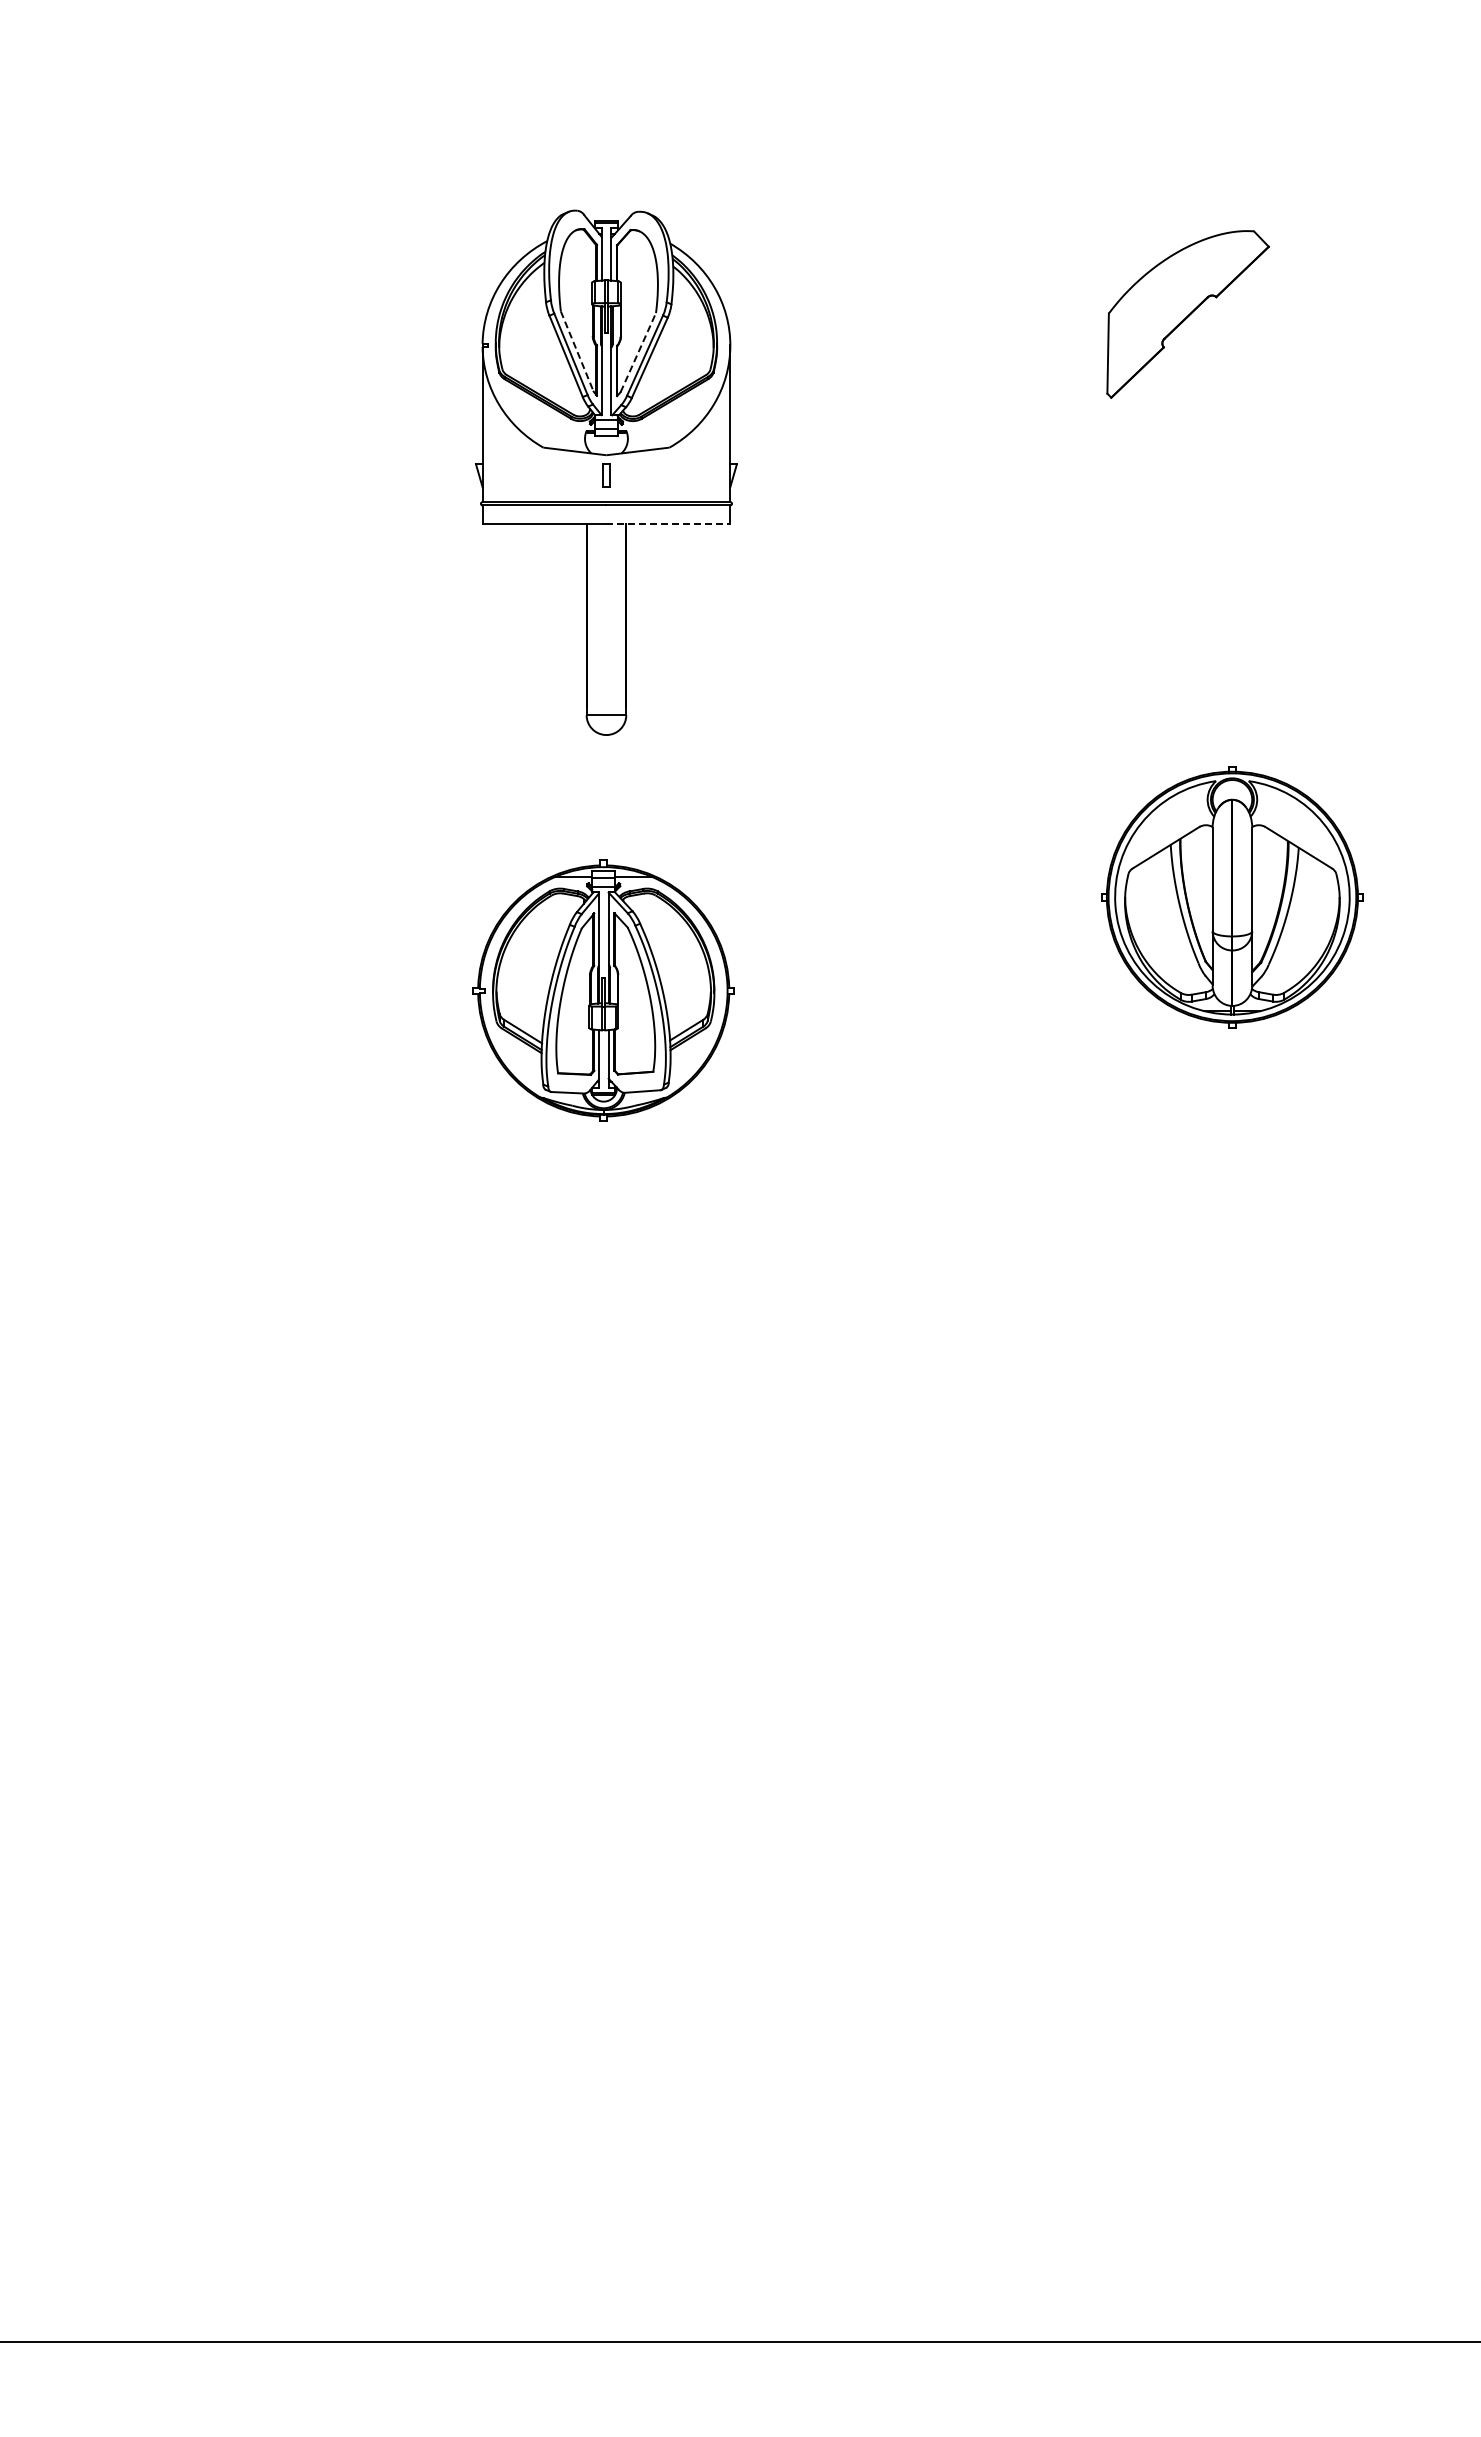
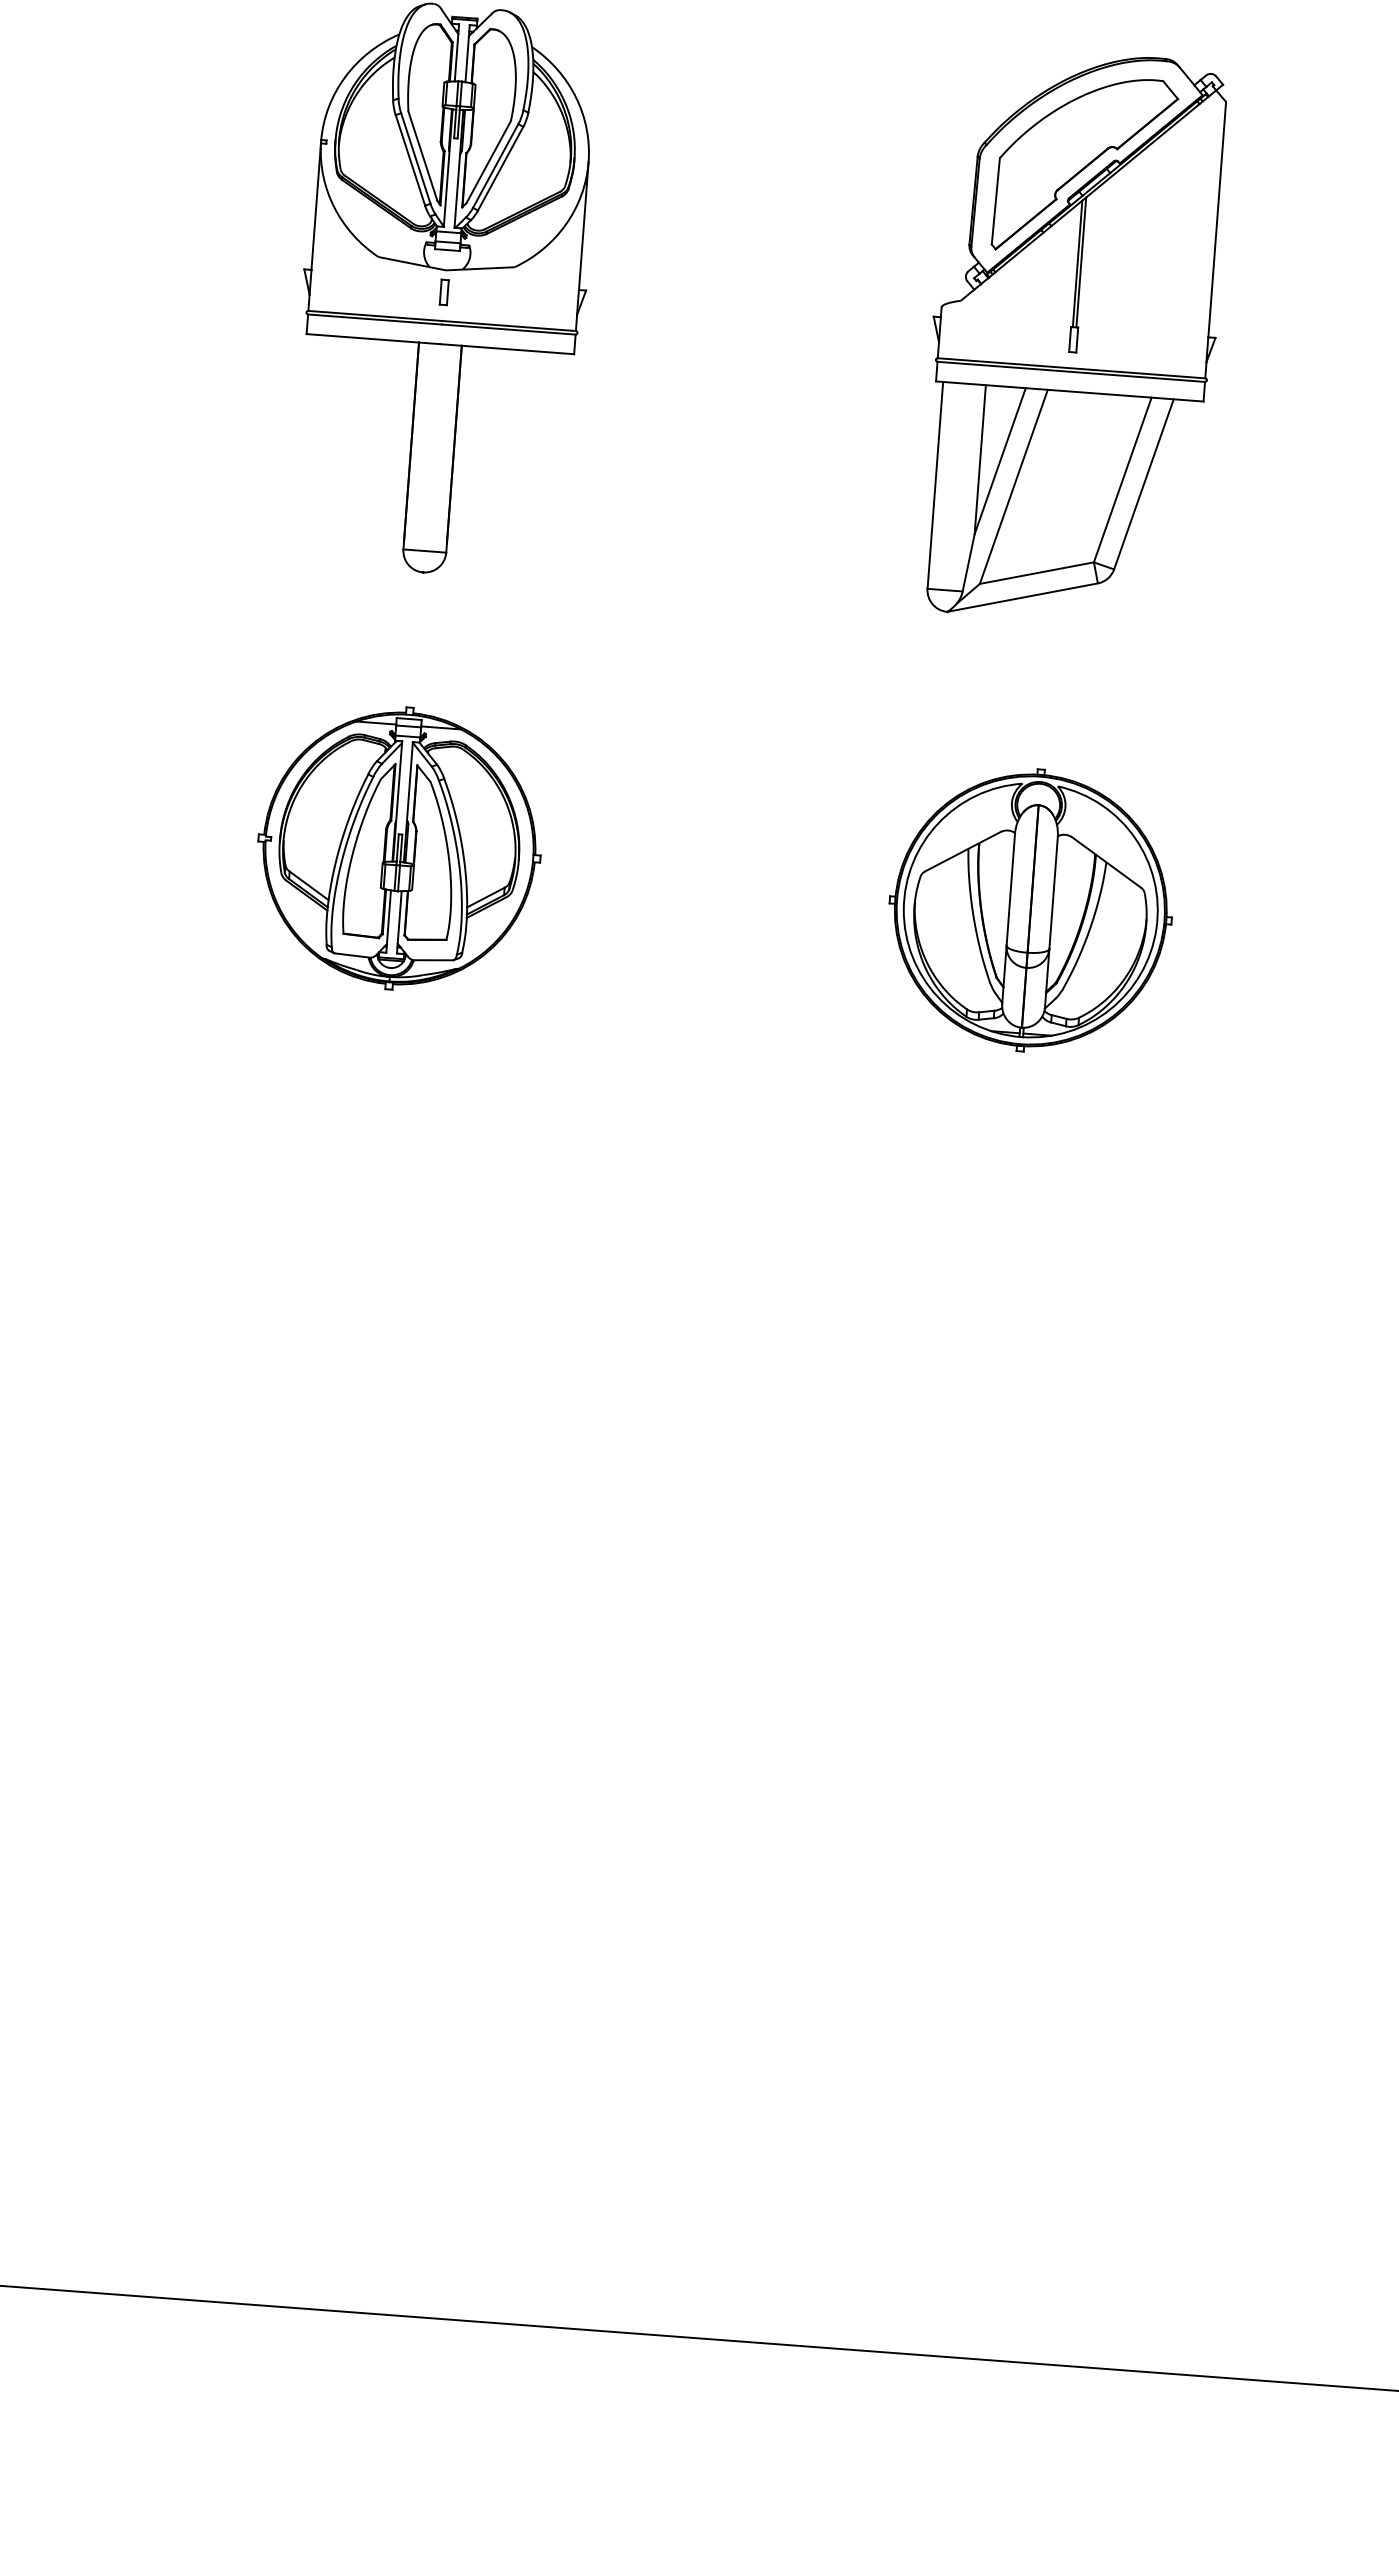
line: (577, 352) -> (423, 157), dashed -> solid
line: (638, 352) -> (488, 162), dashed -> solid
part: (1189, 472) -> (1074, 336), added
line: (668, 523) -> (507, 349), dashed -> solid
part: (1232, 897) -> (1030, 910), moved

